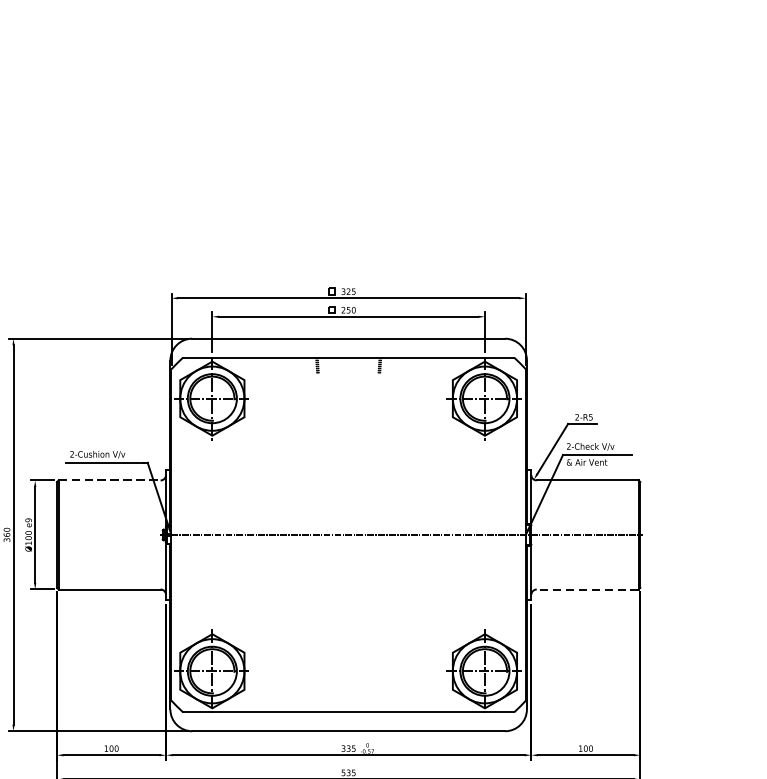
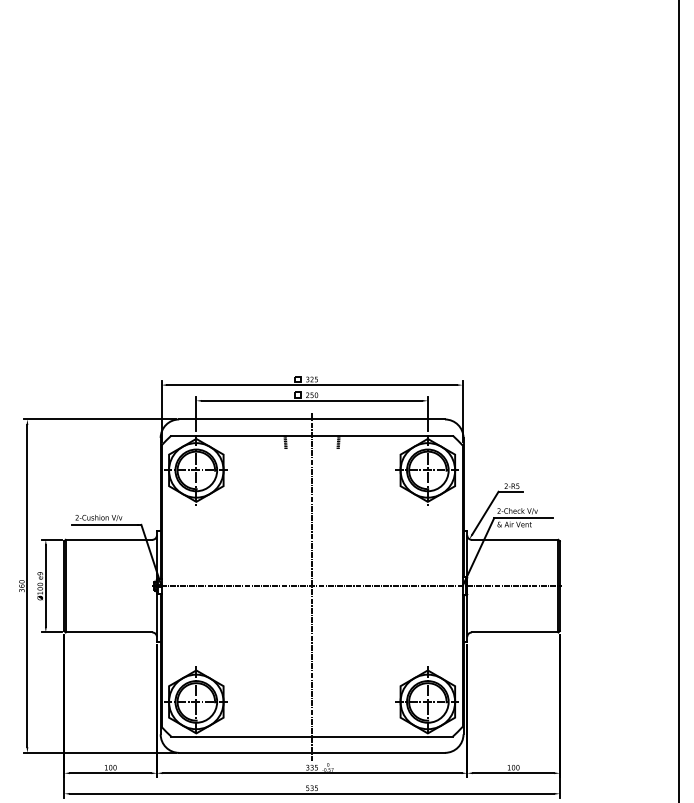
line: (110, 480) -> (109, 539), dashed -> solid
line: (349, 535) -> (312, 586), added
line: (586, 589) -> (514, 632), dashed -> solid

